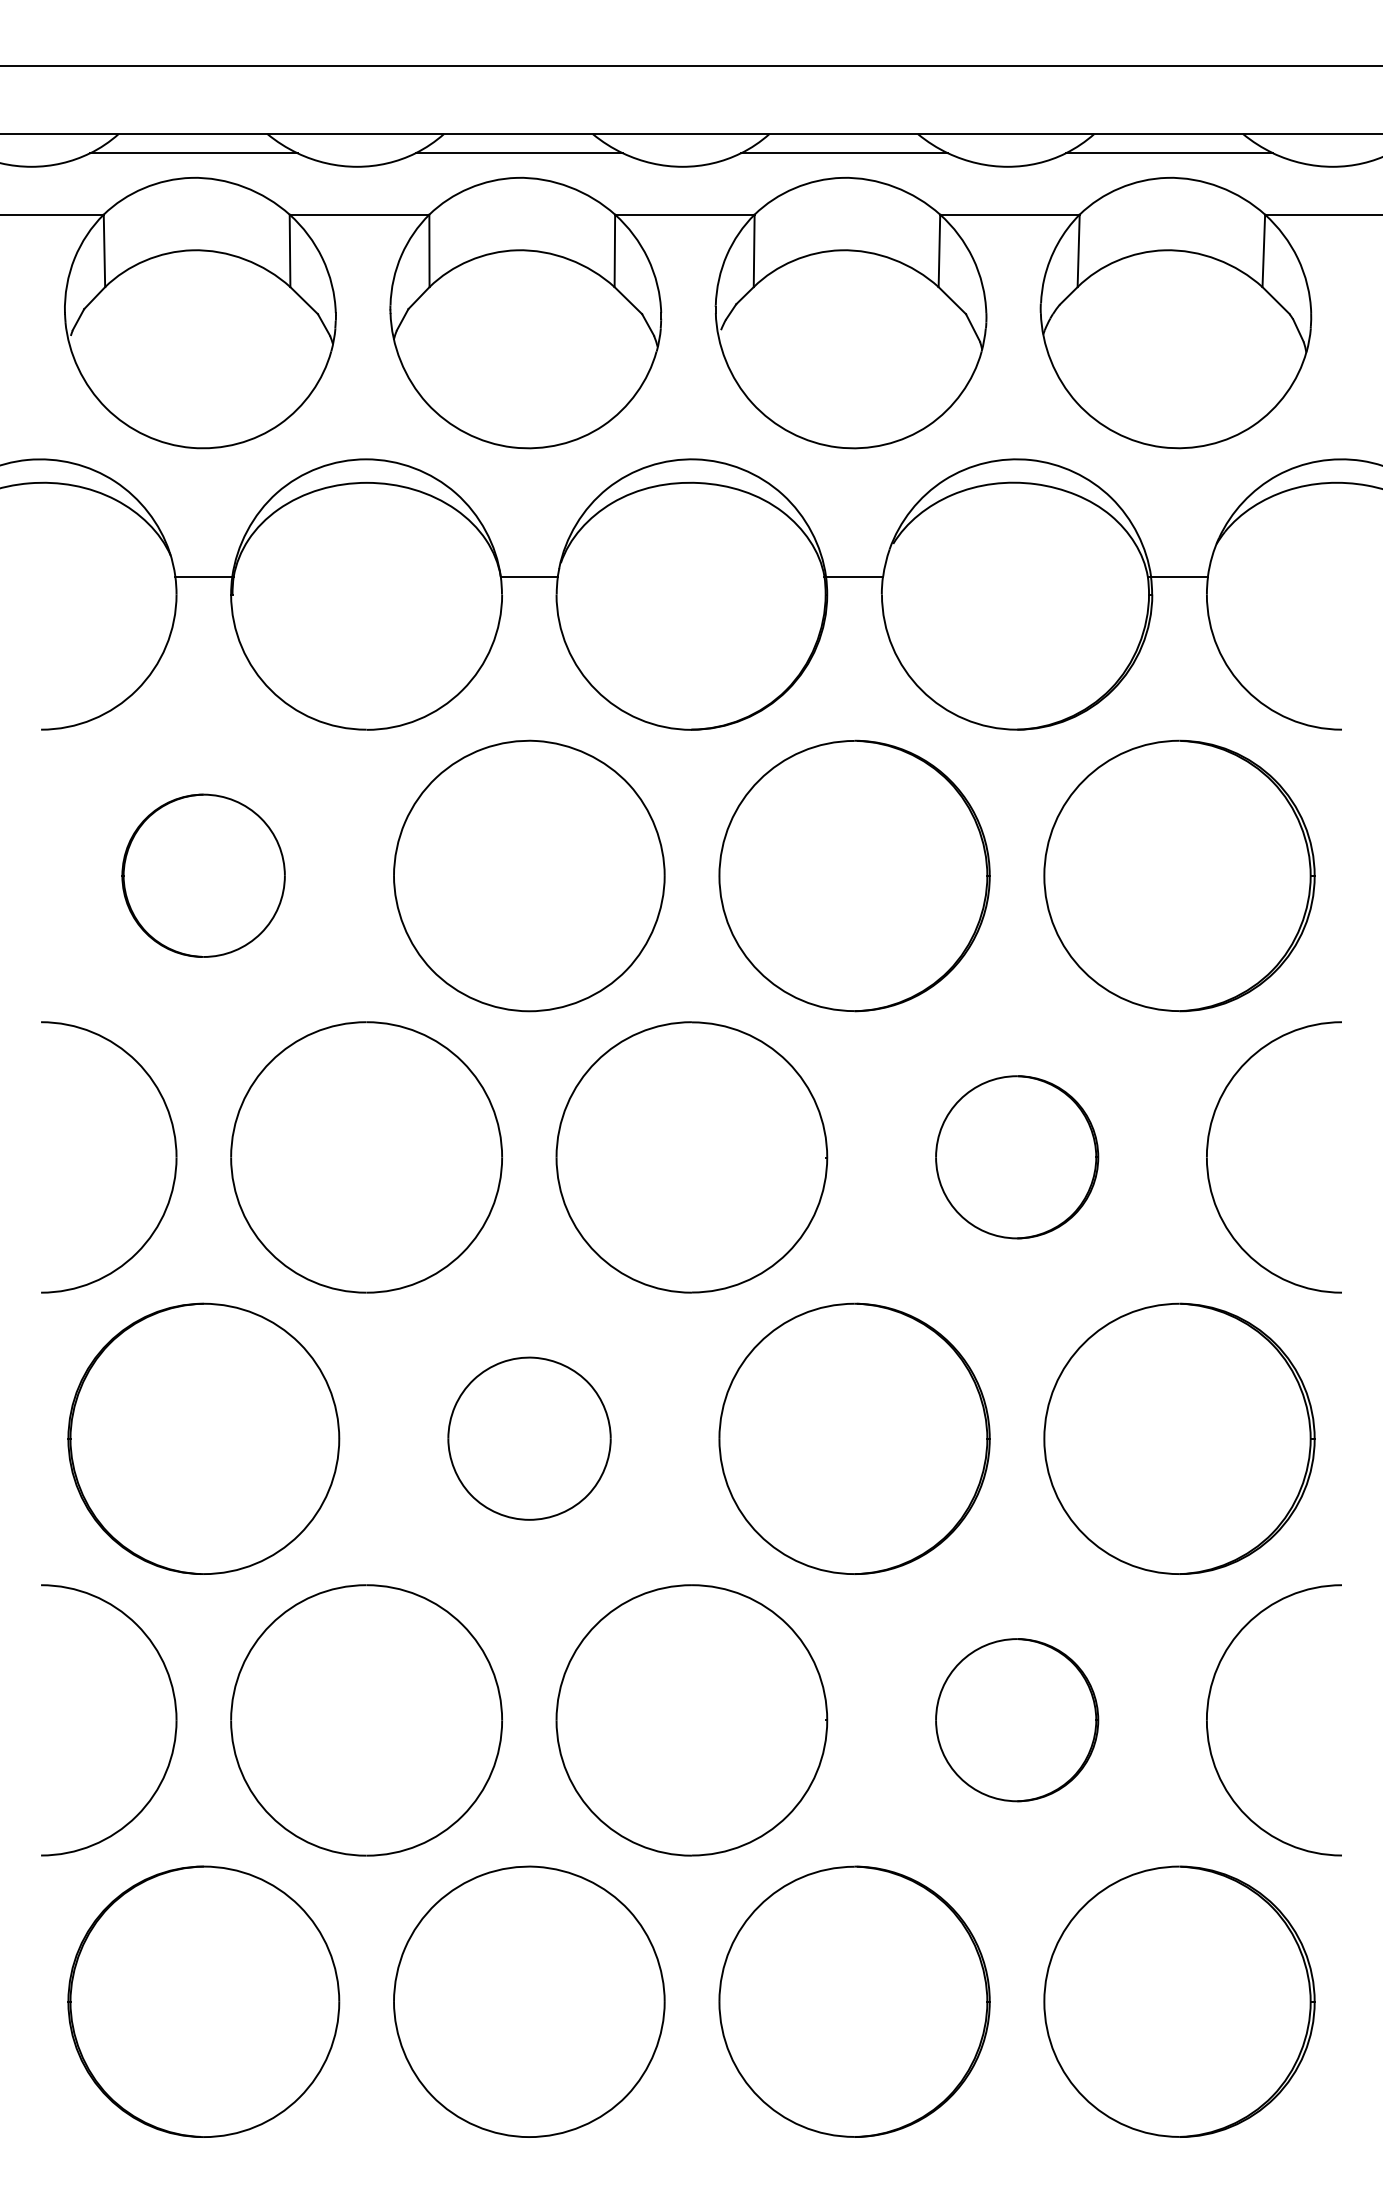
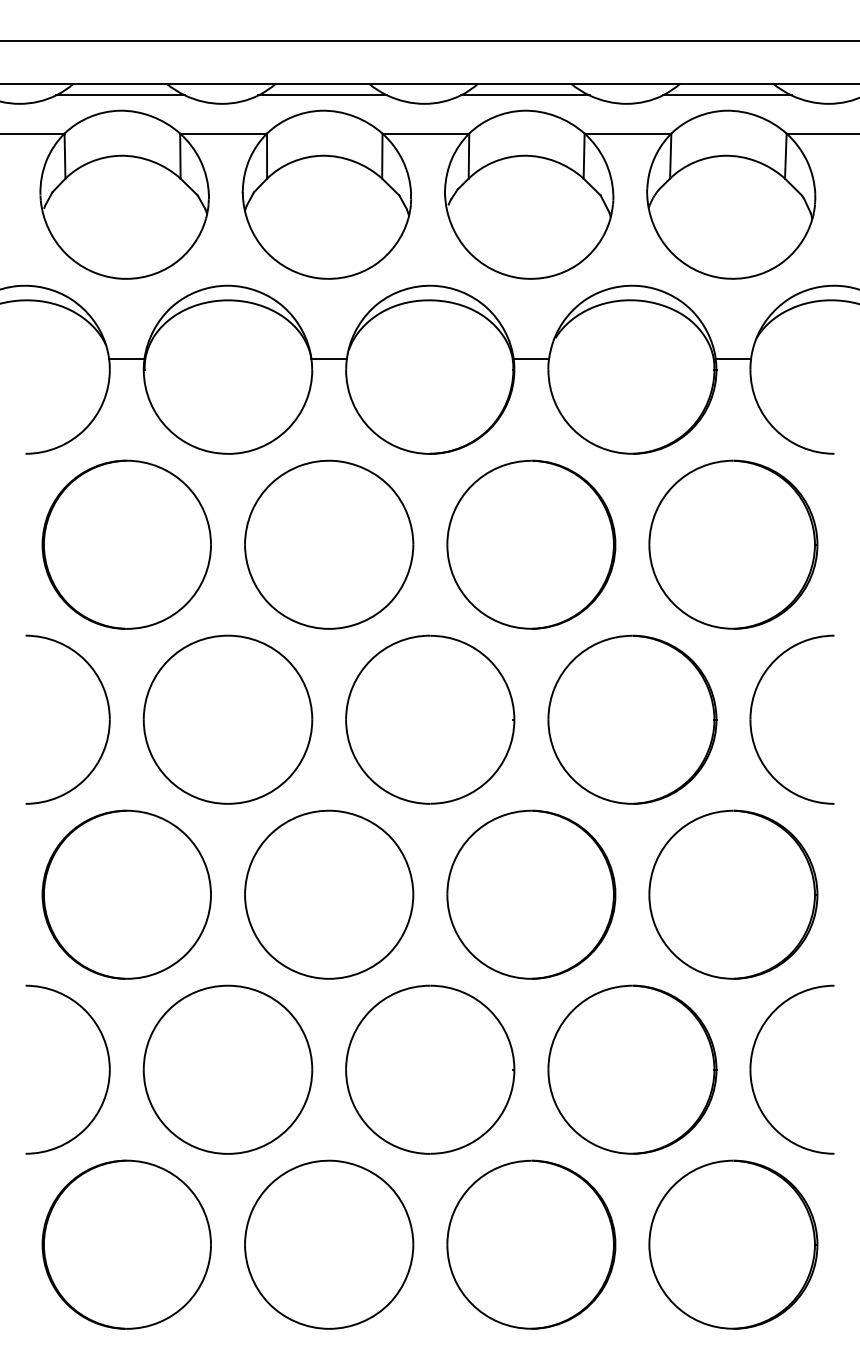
part: (203, 875) -> (126, 544), size x1.67
part: (1017, 1156) -> (632, 719), size x1.67
part: (529, 1438) -> (329, 894), size x1.67
part: (1017, 1719) -> (632, 1069), size x1.67

